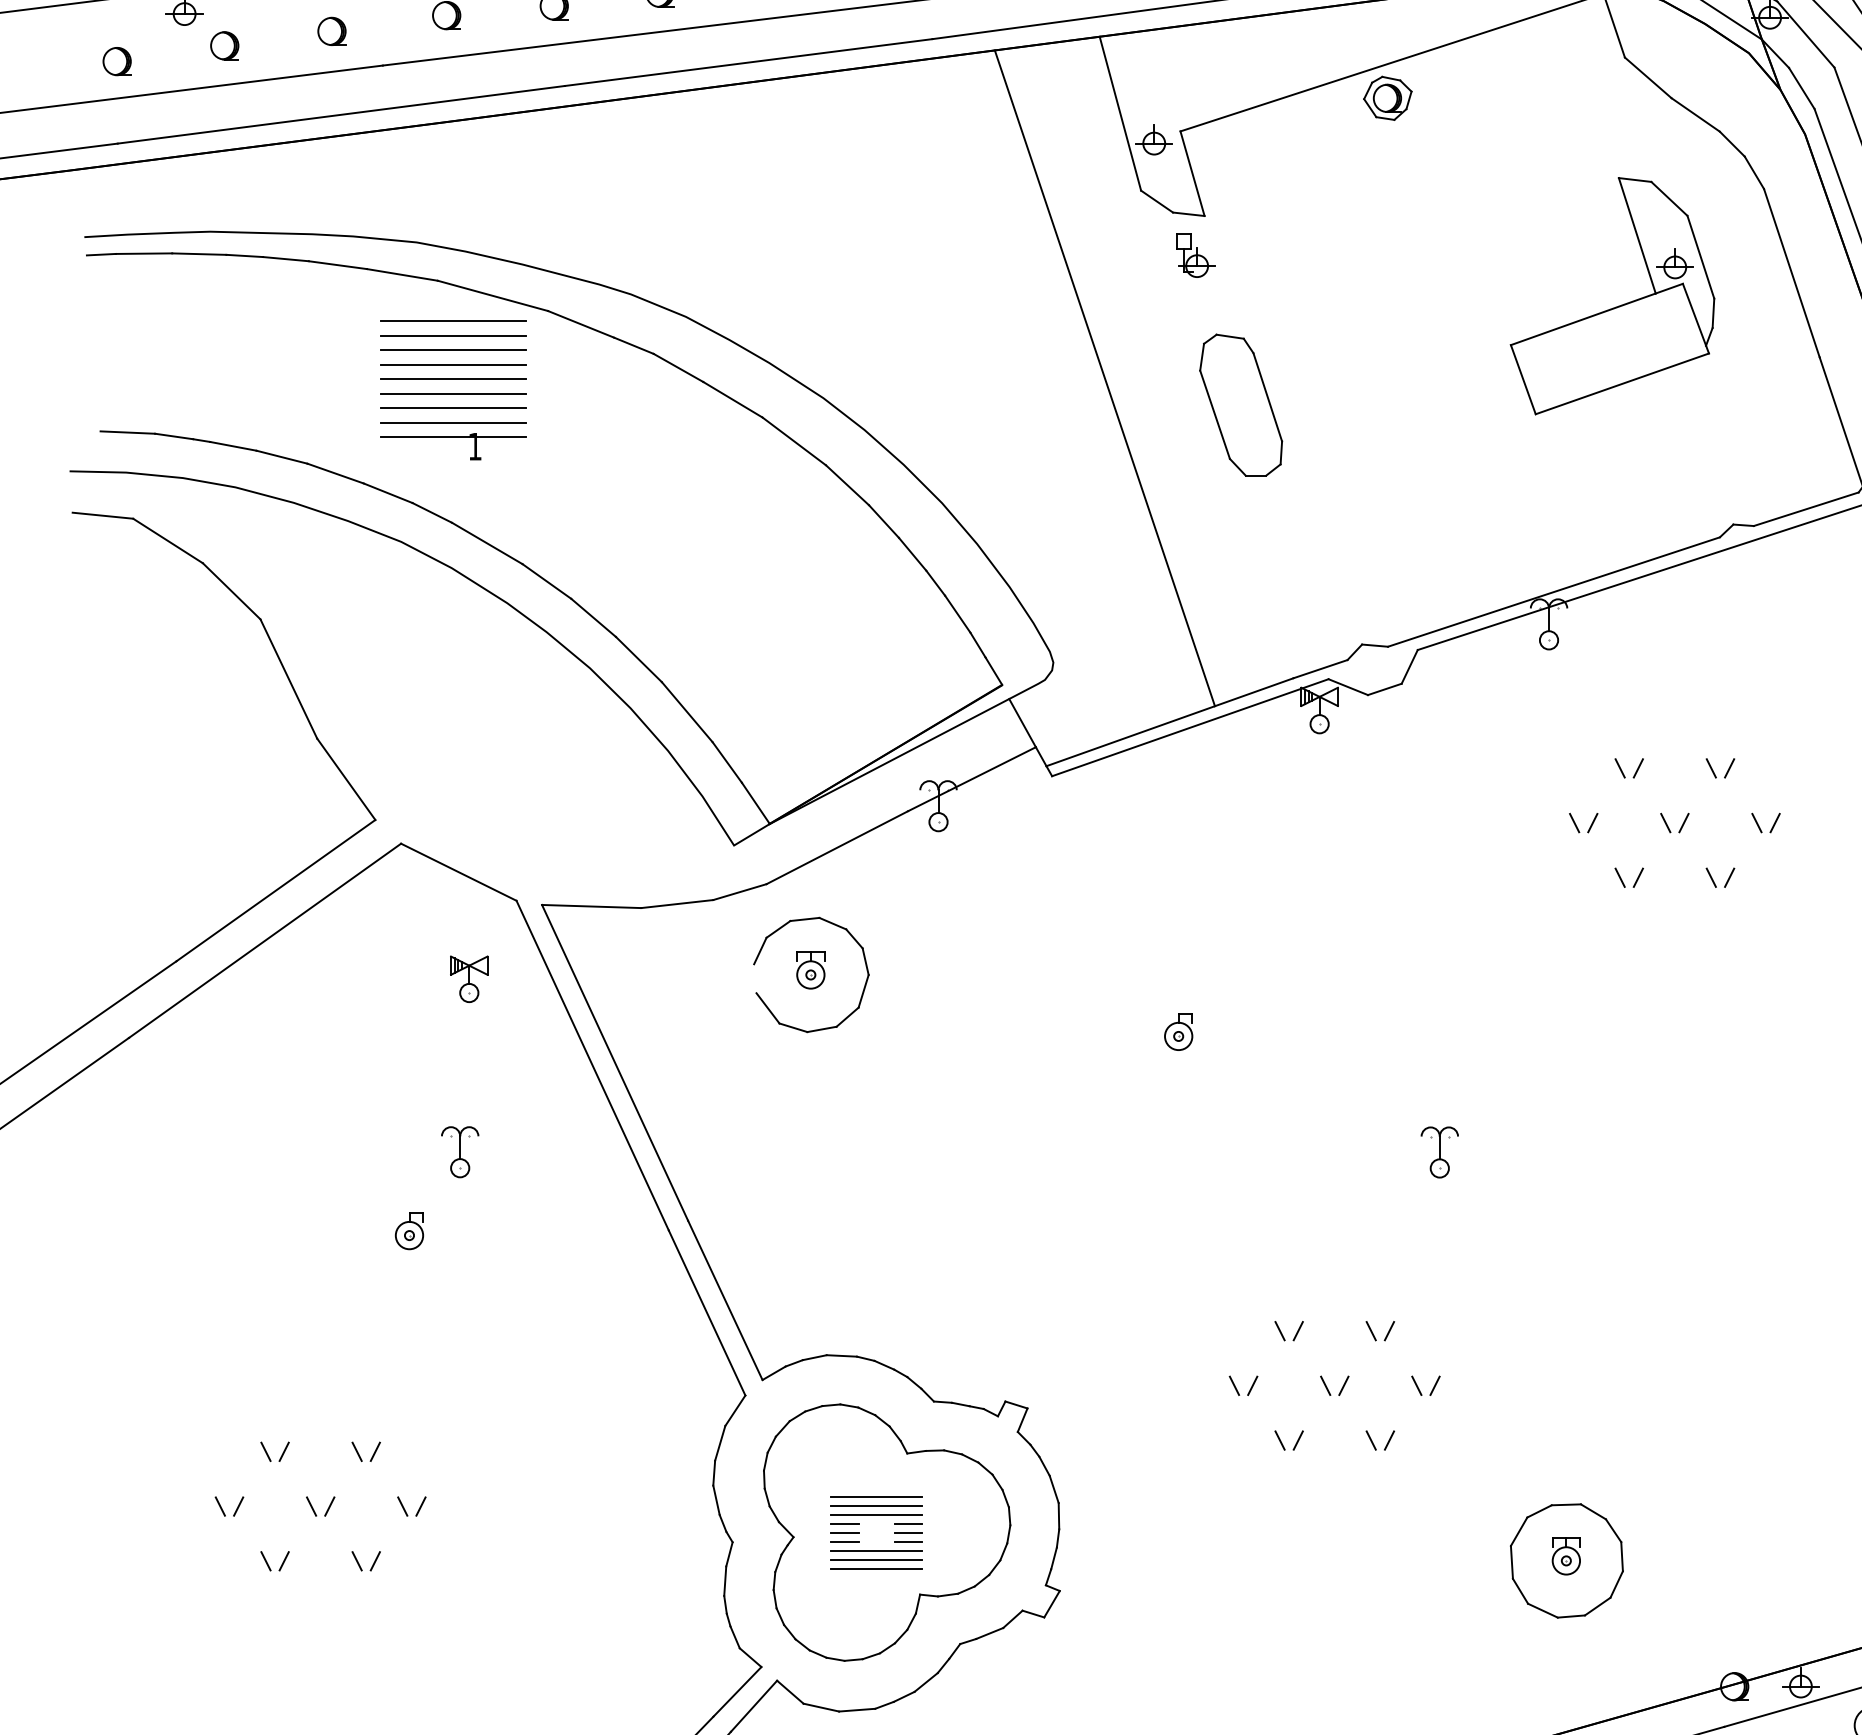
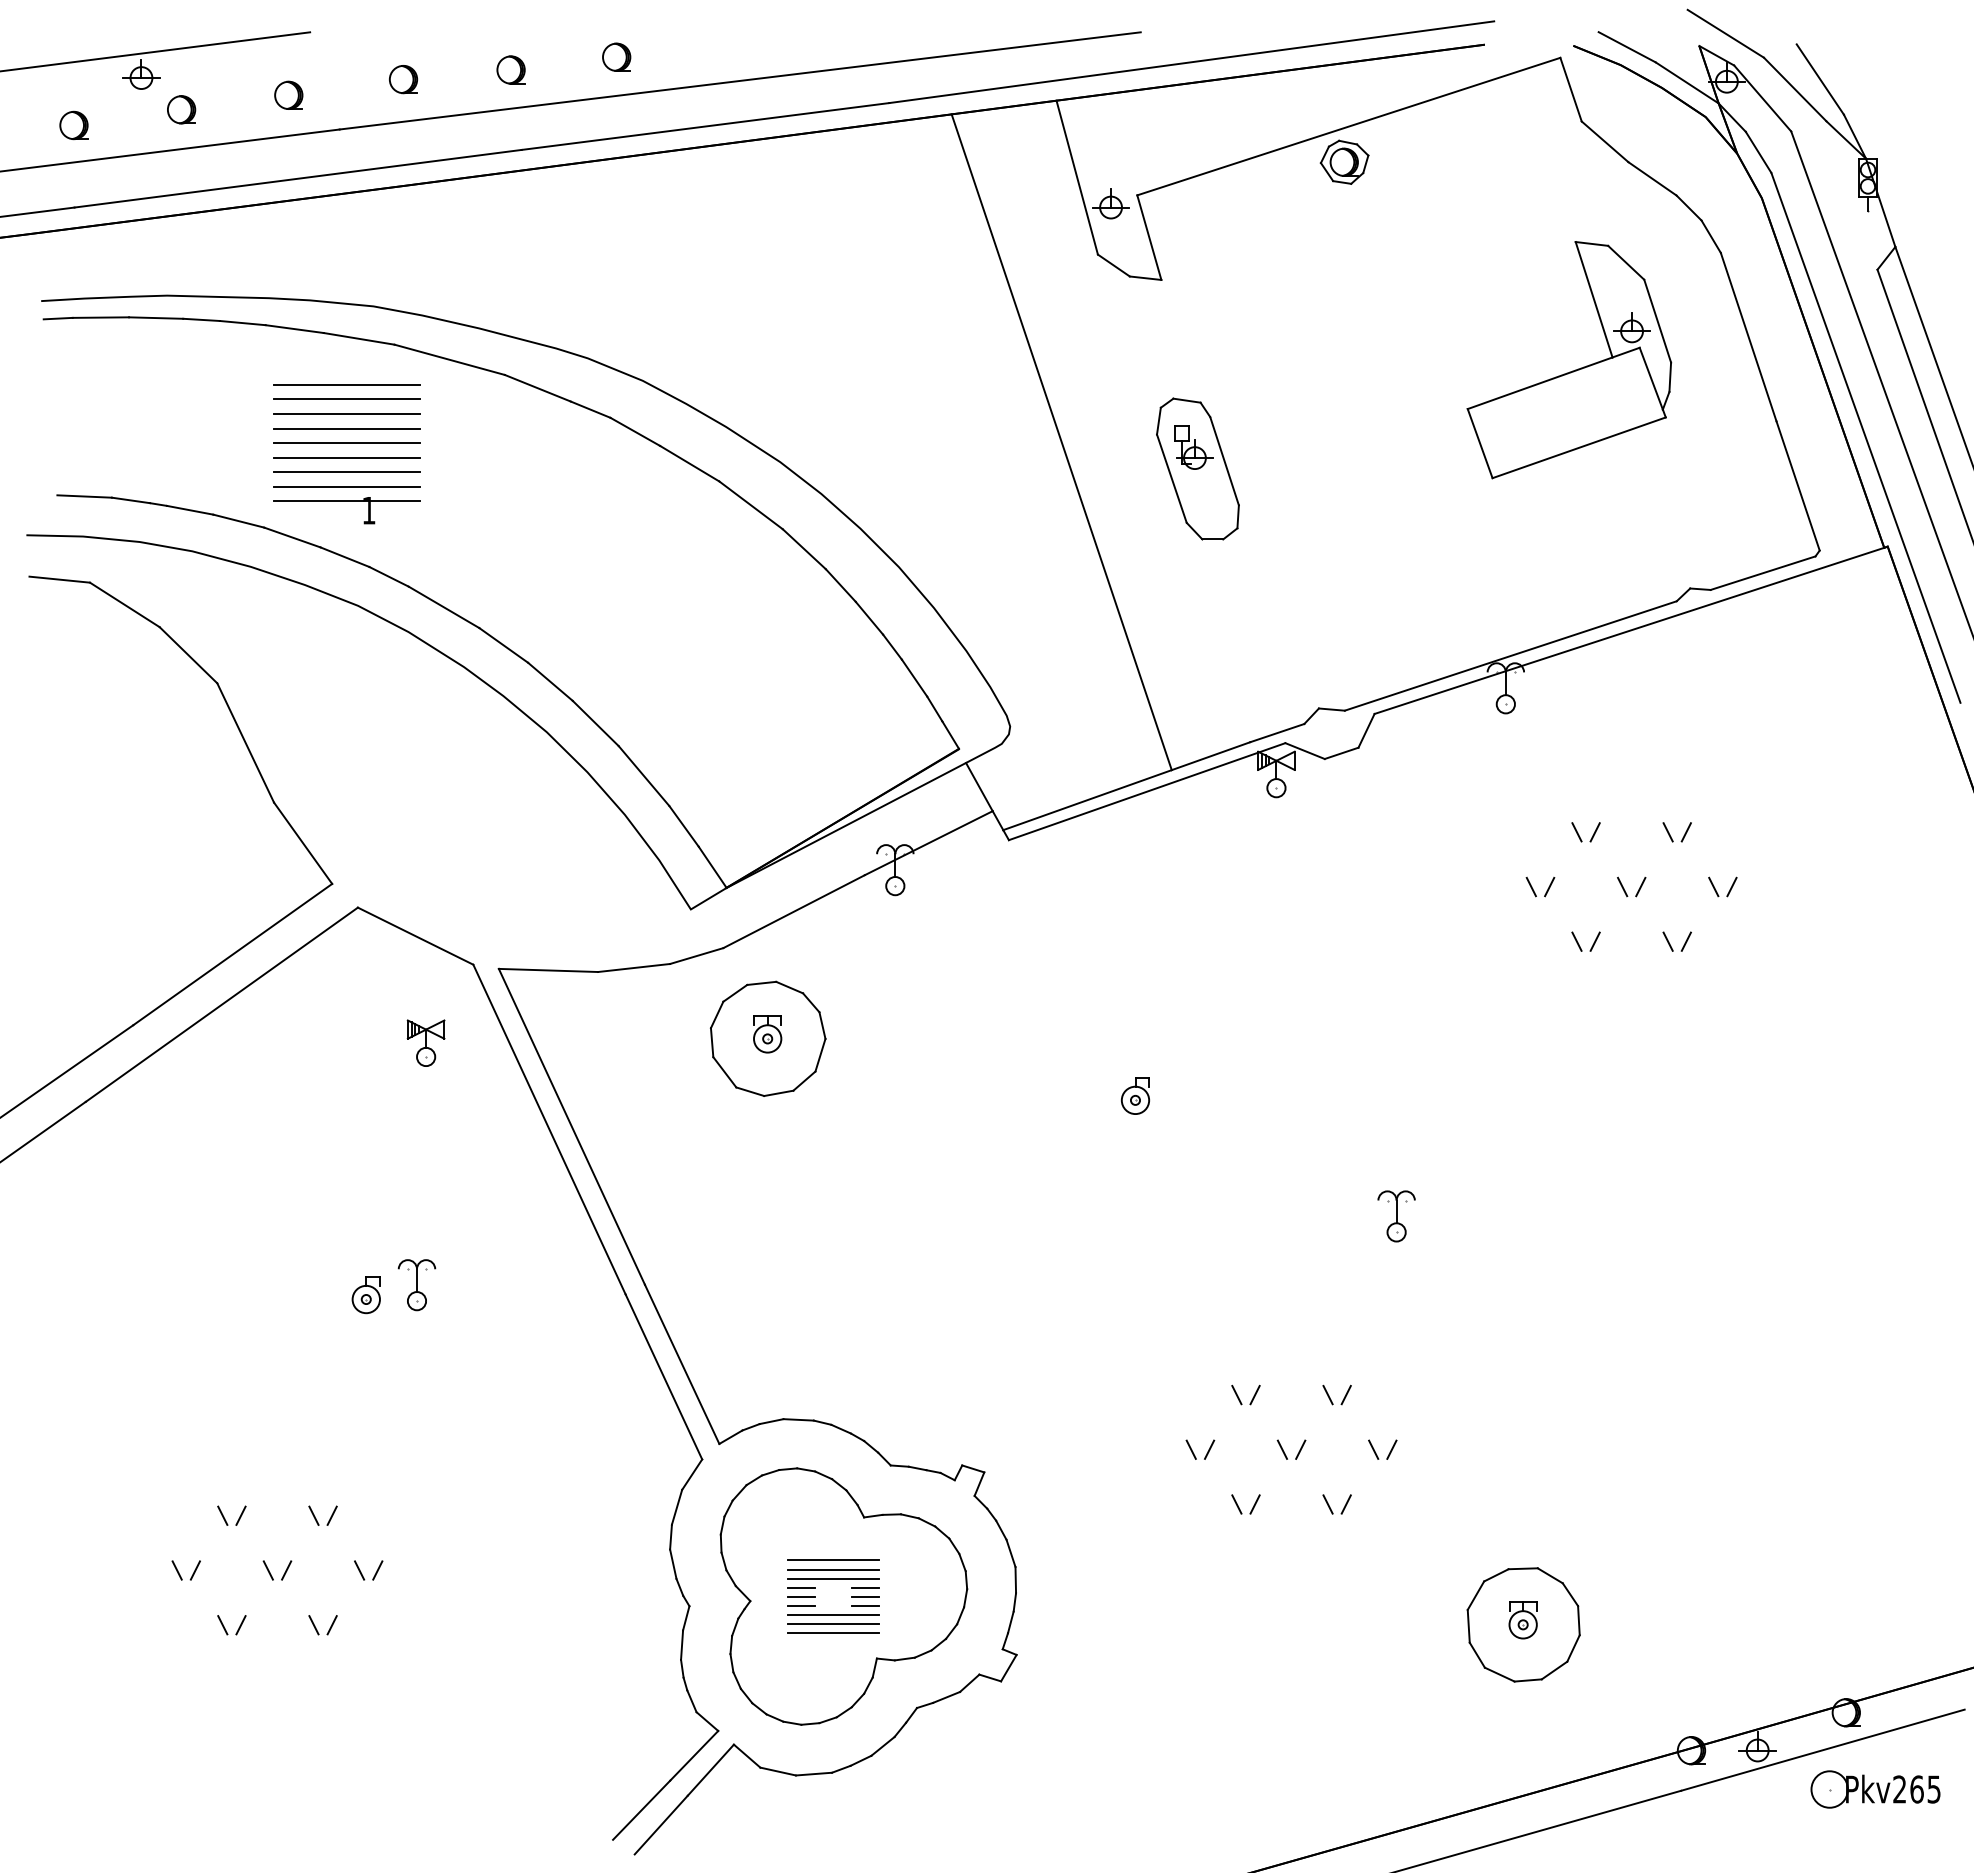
part: (1195, 255) -> (1193, 447), moved
part: (452, 390) -> (346, 454), moved
line: (754, 978) -> (711, 1042), added
part: (459, 1152) -> (416, 1285), moved

